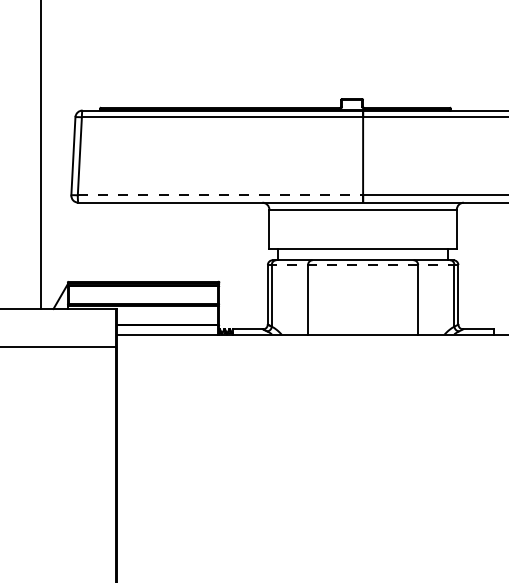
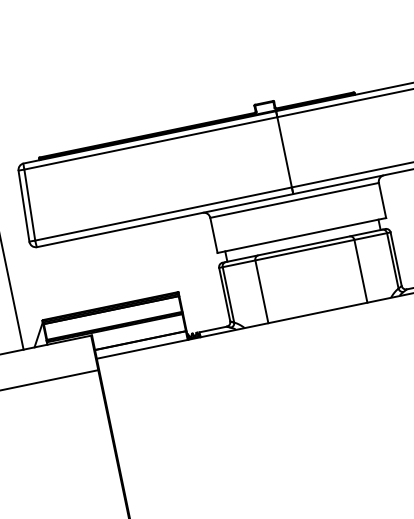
line: (220, 195) -> (163, 214), dashed -> solid
line: (362, 265) -> (304, 250), dashed -> solid

